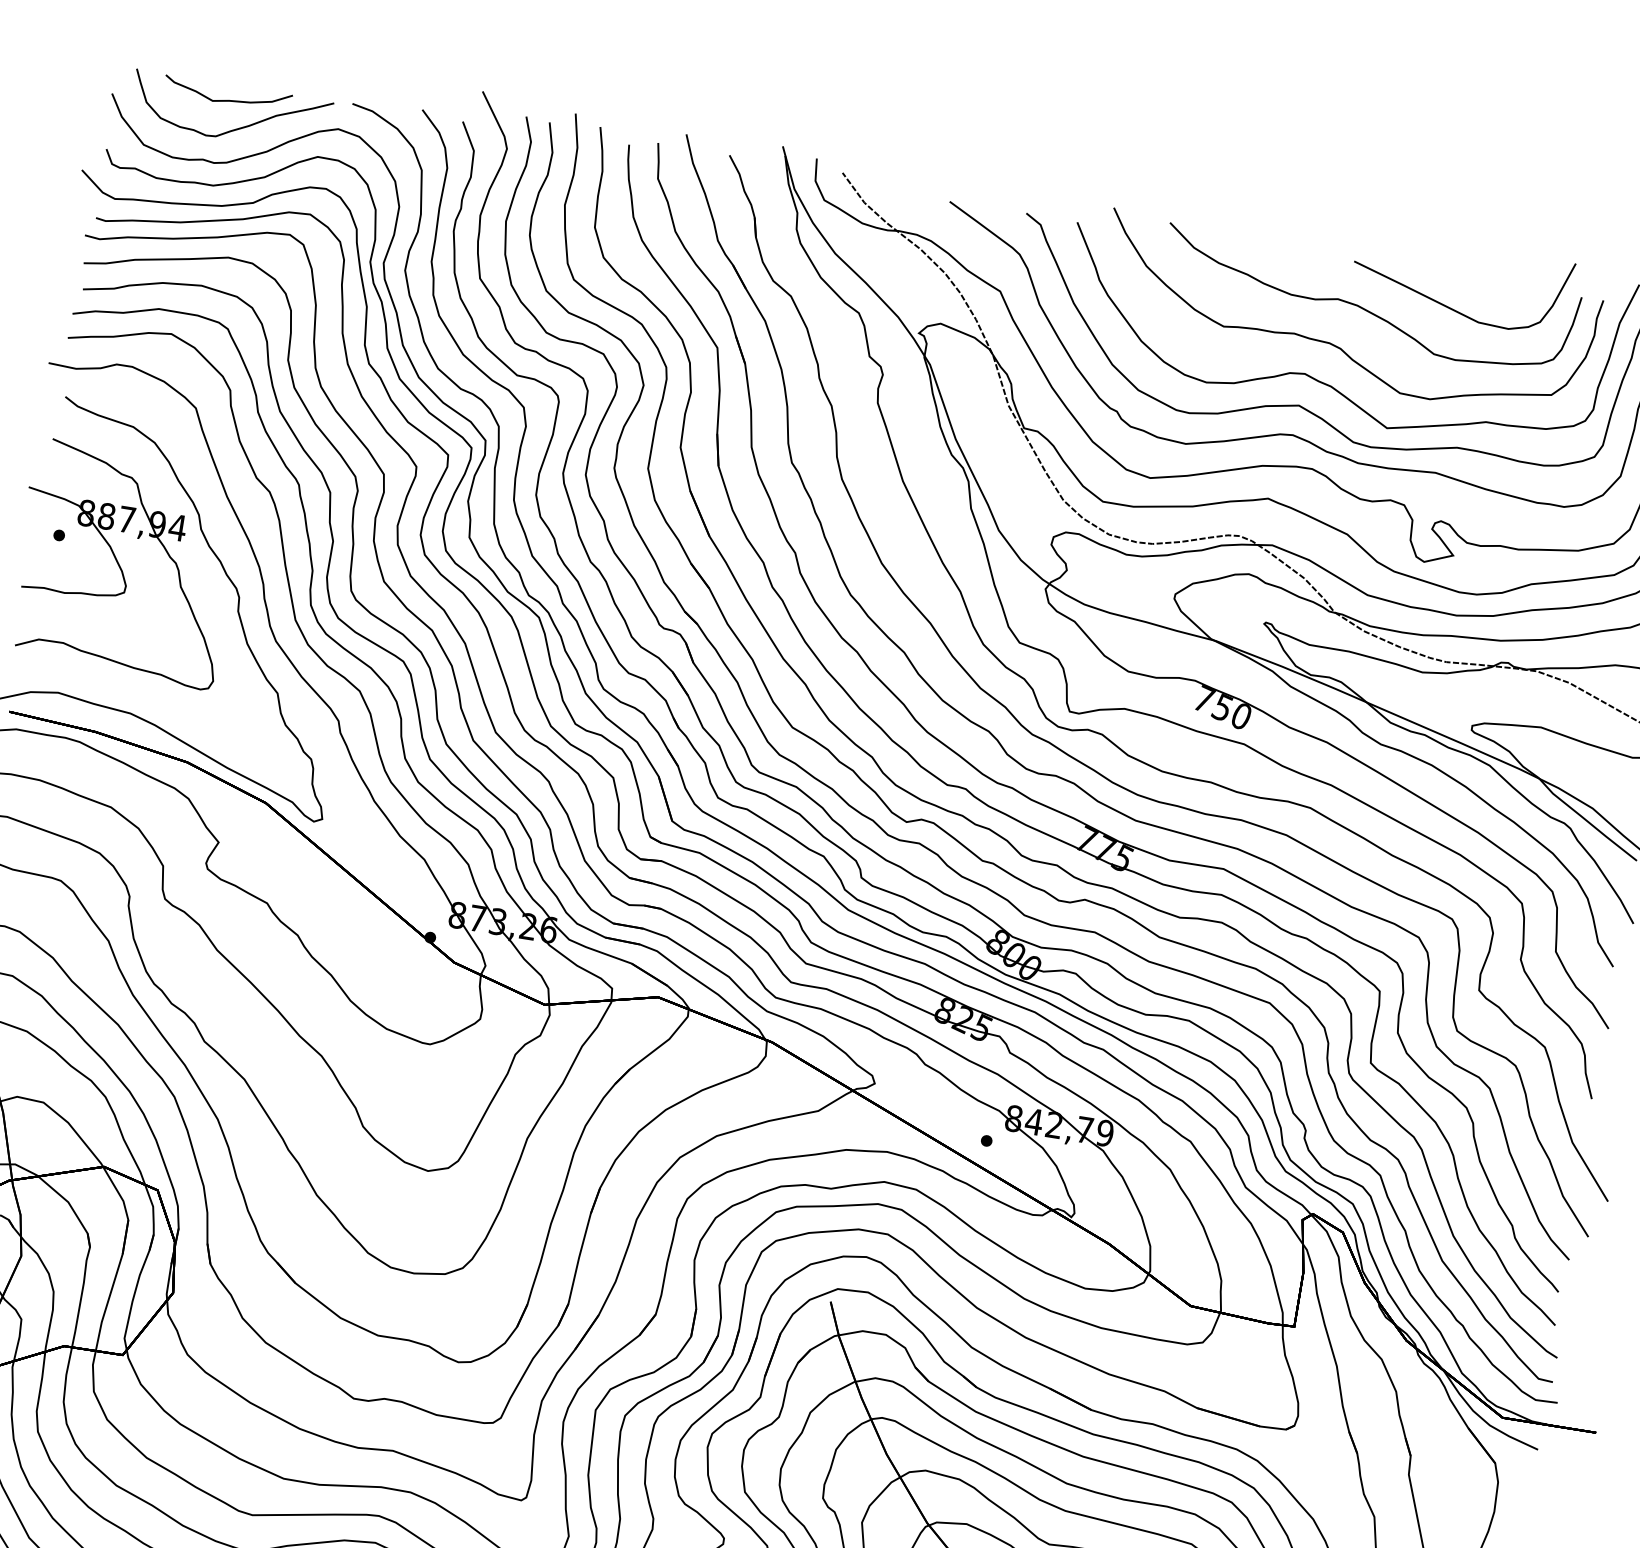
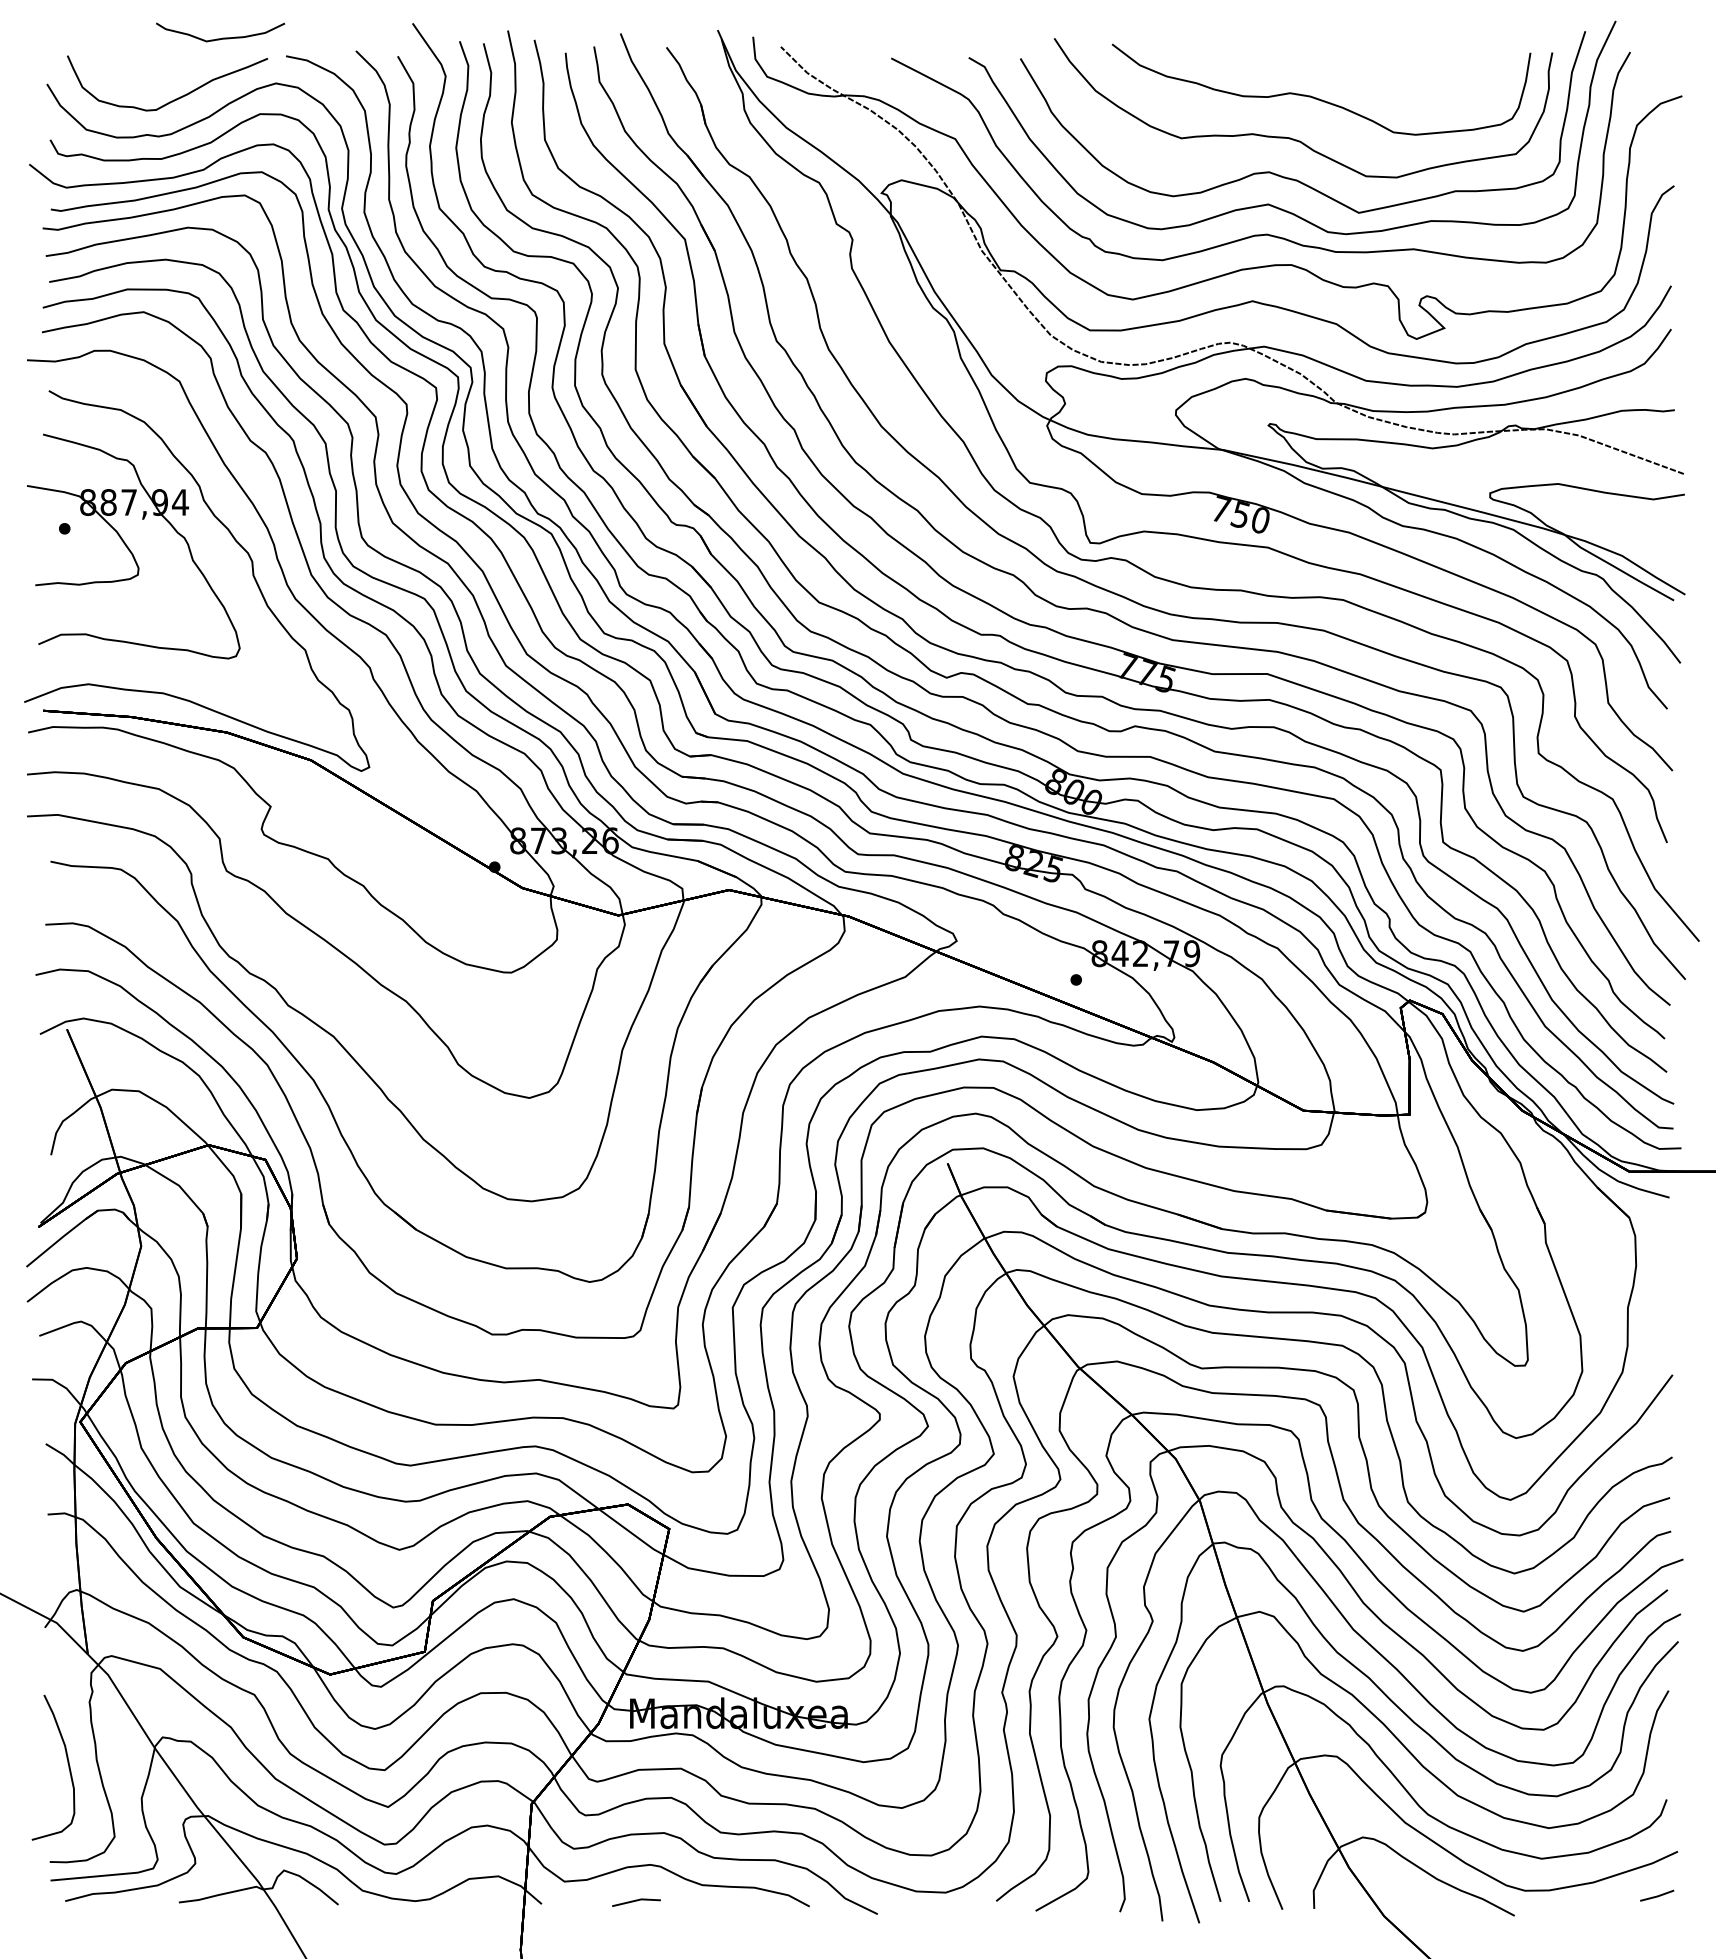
curve: (229, 99) -> (222, 37), moved
curve: (1450, 307) -> (1402, 83), removed

